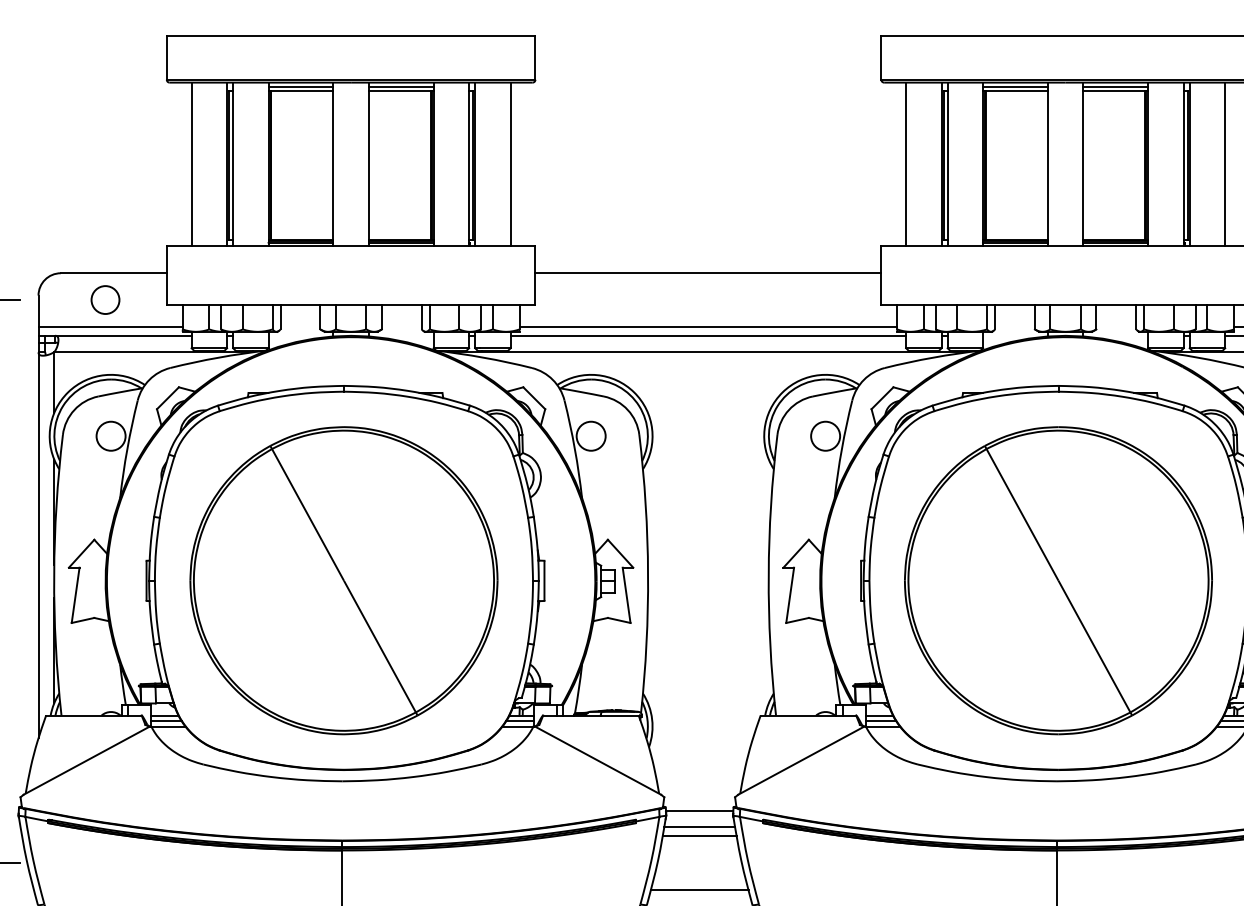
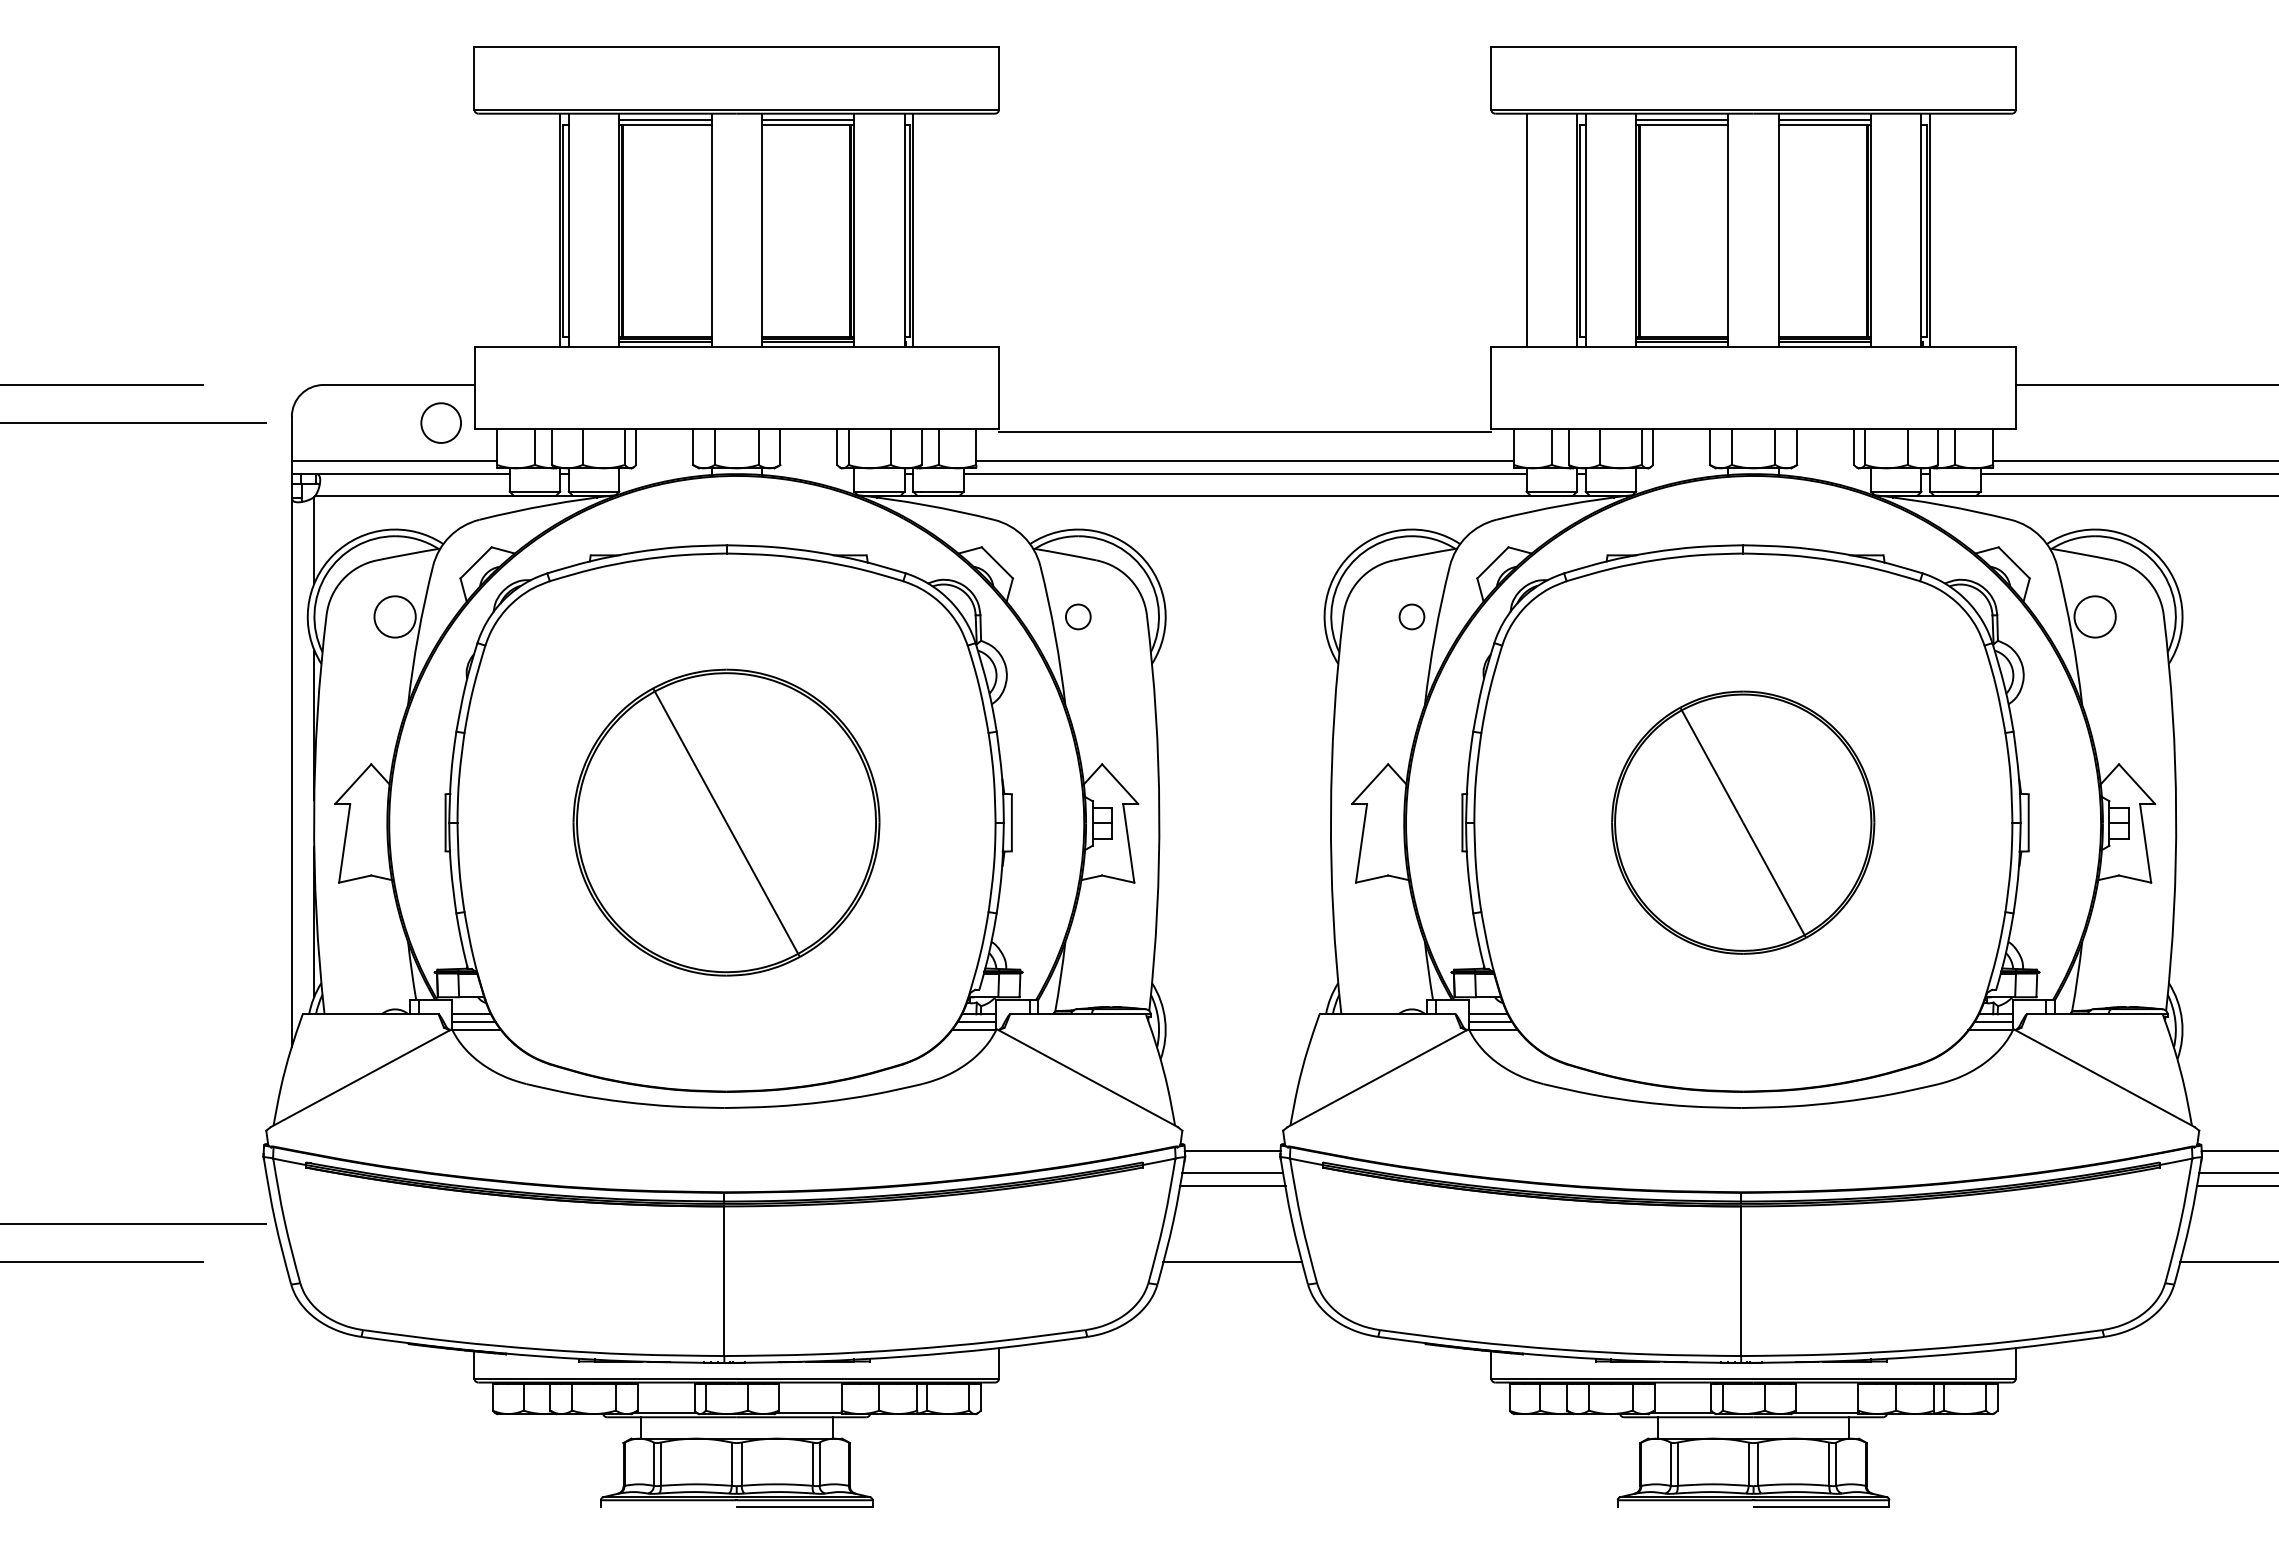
line: (191, 163) -> (509, 229), removed
line: (510, 163) -> (963, 229), removed
line: (1225, 163) -> (1980, 229), removed
line: (707, 272) -> (1244, 431), moved
circle: (105, 299) -> (440, 422), moved
circle: (590, 435) -> (1077, 616), size x0.6
circle: (825, 435) -> (1411, 616), size x0.6
part: (343, 580) -> (726, 822), size x0.7
part: (1057, 580) -> (1742, 822), size x0.6

